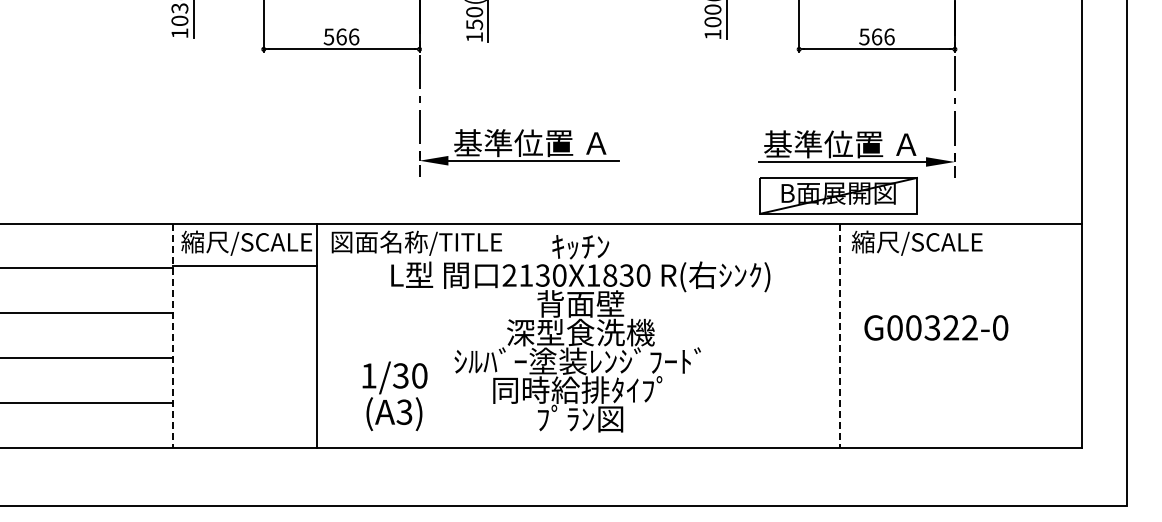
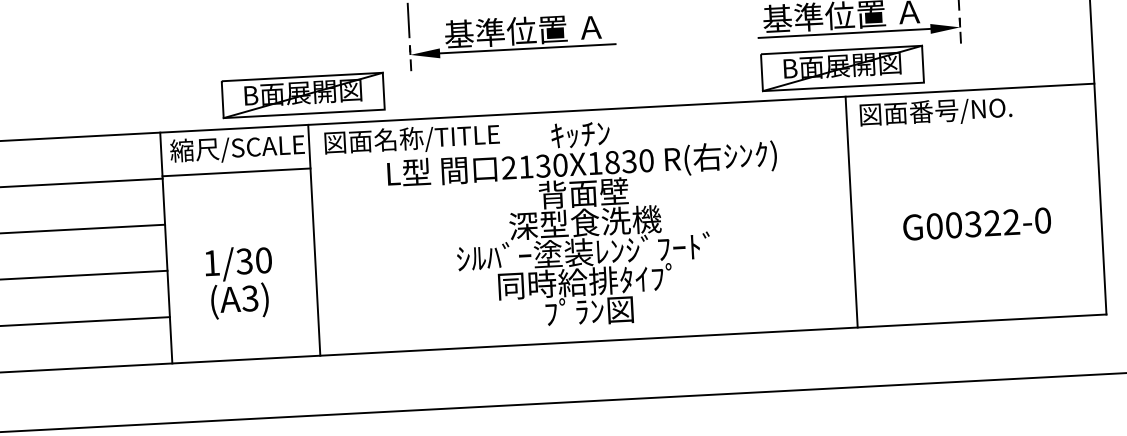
part: (313, 194) -> (303, 95), added
text: (926, 242) -> (935, 111), 縮尺/SCALE -> 図面番号/NO.
text: (936, 327) -> (977, 223), moved
line: (172, 336) -> (166, 248), dashed -> solid
line: (840, 336) -> (852, 212), dashed -> solid
text: (394, 395) -> (239, 281), moved

